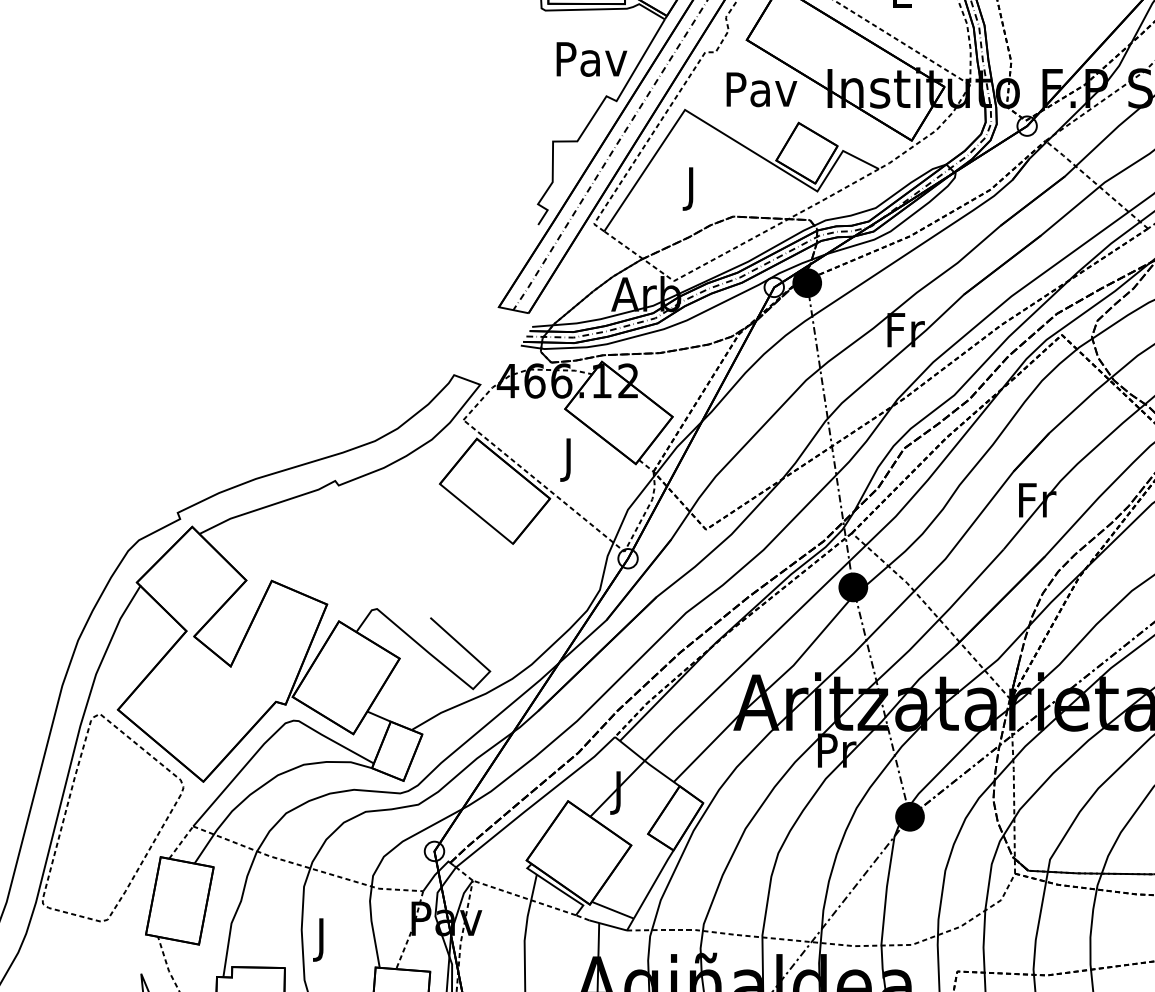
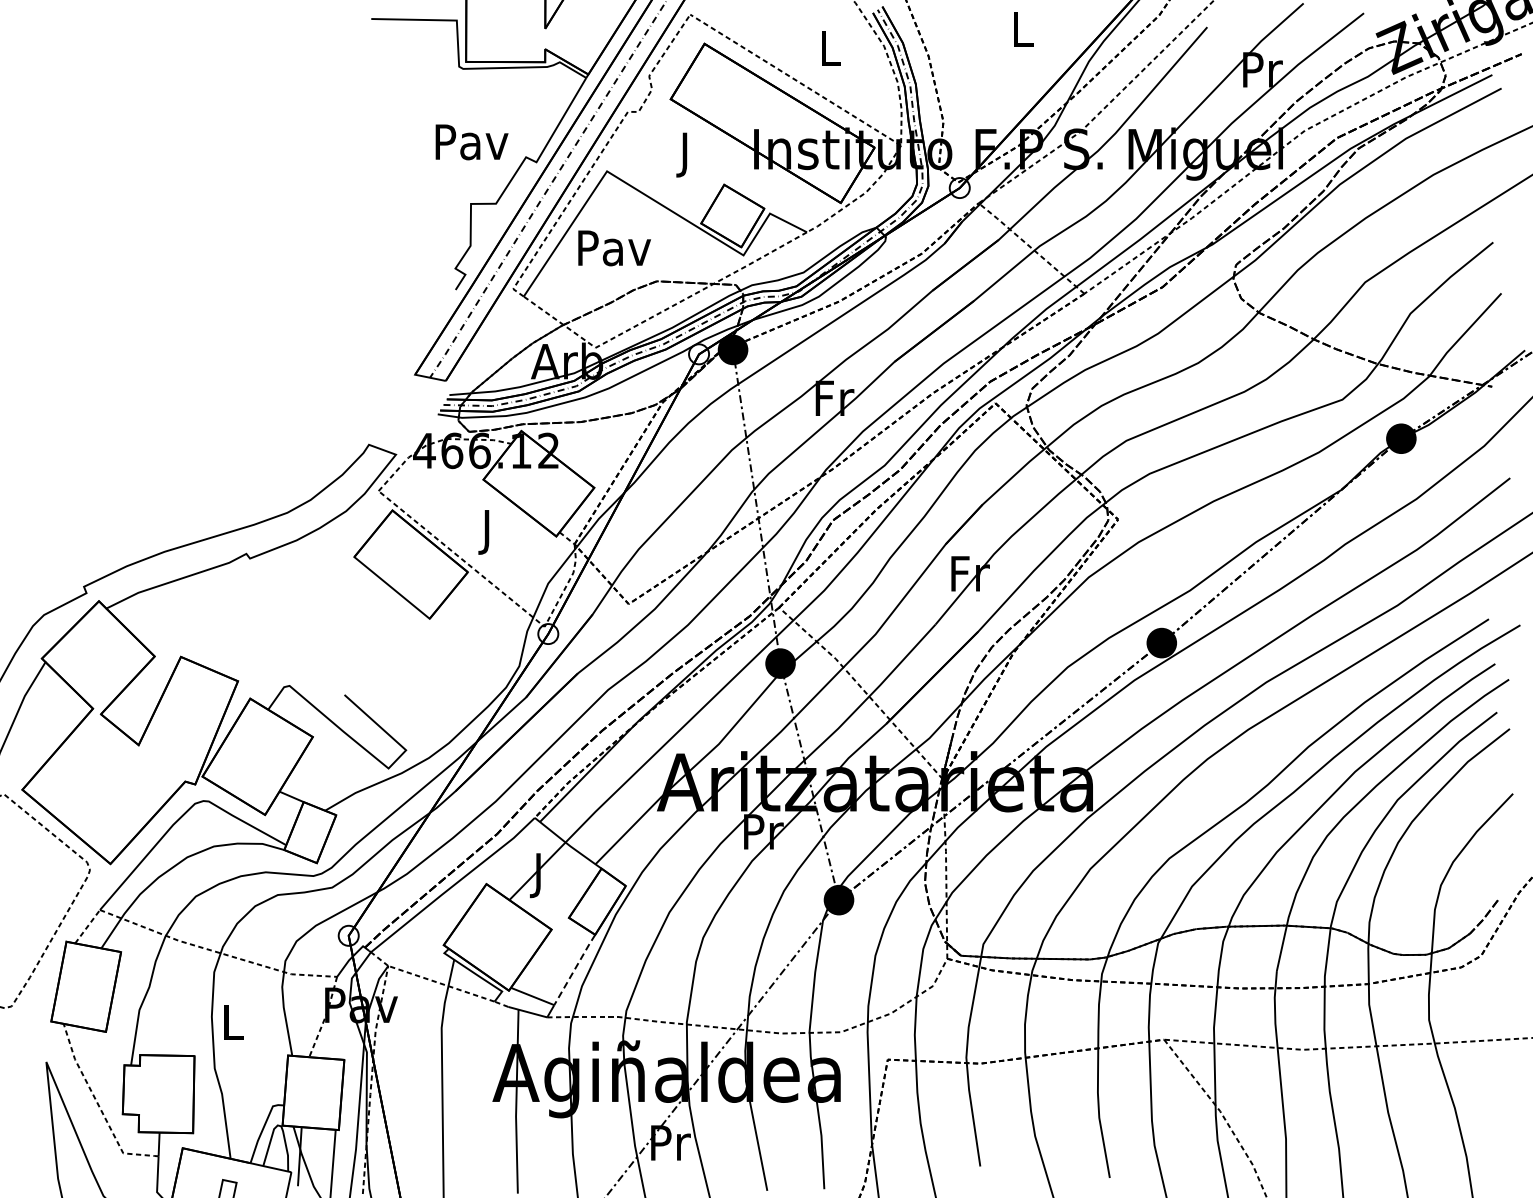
text: (591, 59) -> (471, 142), moved
text: (762, 93) -> (686, 154), Pav -> J
text: (692, 188) -> (614, 252), J -> Pav
line: (653, 884) -> (574, 969), solid -> dashed
text: (322, 939) -> (233, 1026), J -> L

